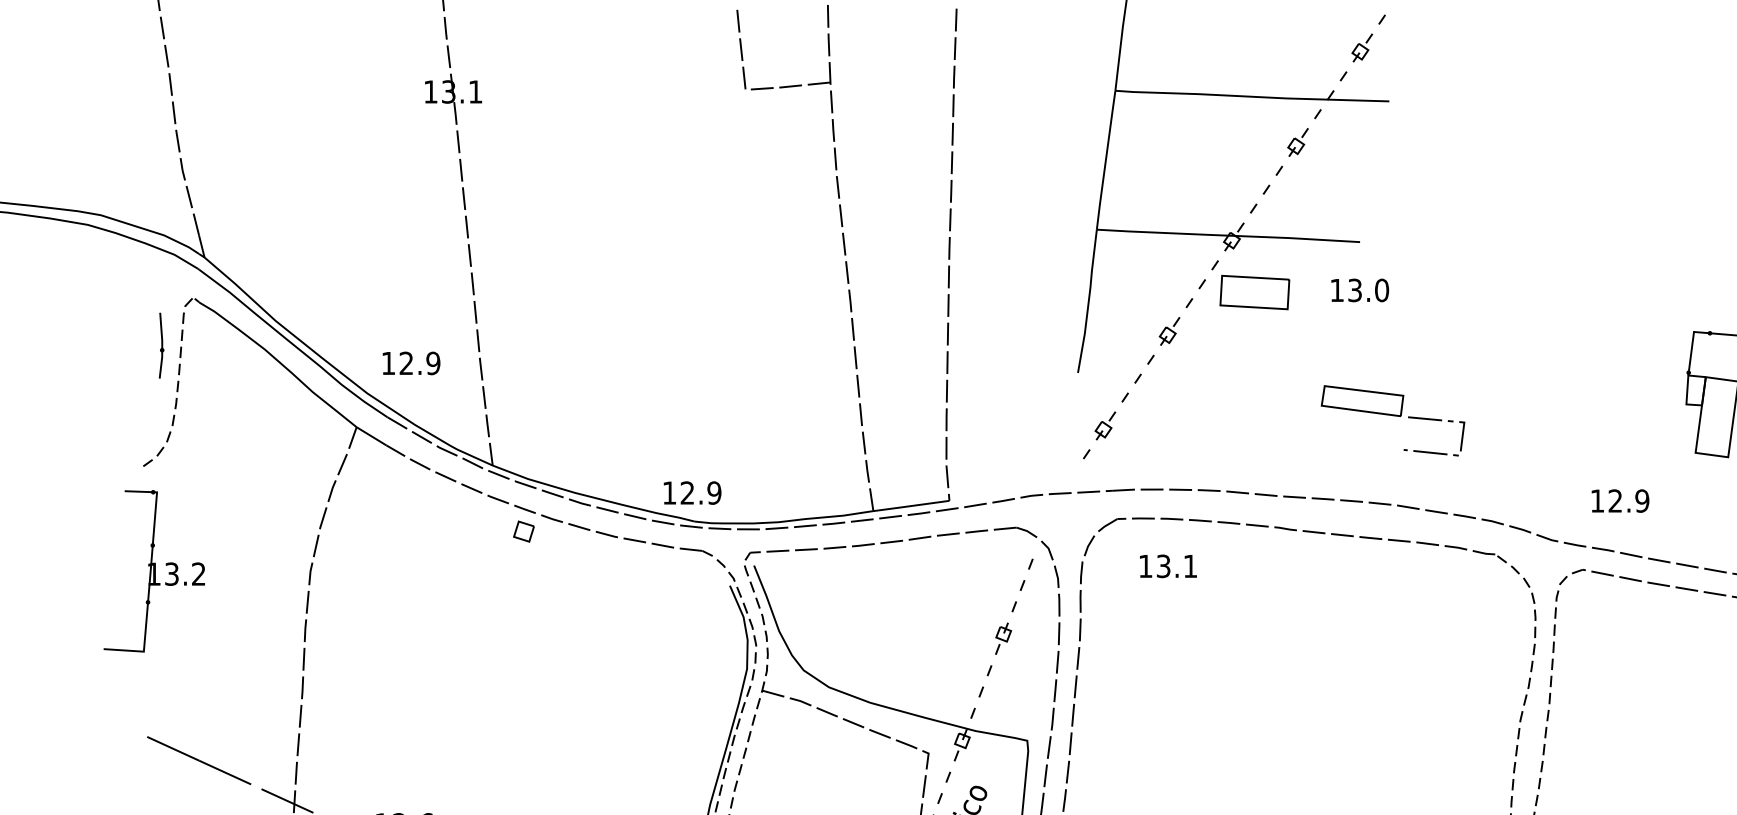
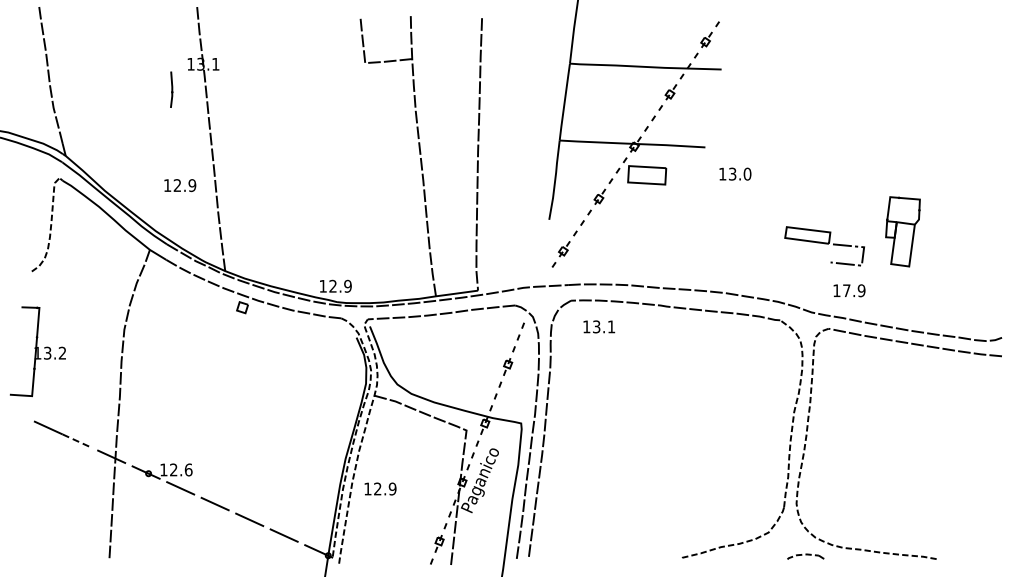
text: (1360, 289) -> (735, 173), moved
line: (160, 345) -> (171, 89), moved
text: (411, 363) -> (180, 185), moved
part: (1392, 421) -> (824, 246), moved
text: (1614, 500) -> (846, 290), 12.9 -> 17.9
part: (153, 571) -> (37, 351), moved
line: (225, 773) -> (77, 441), solid -> dashed

